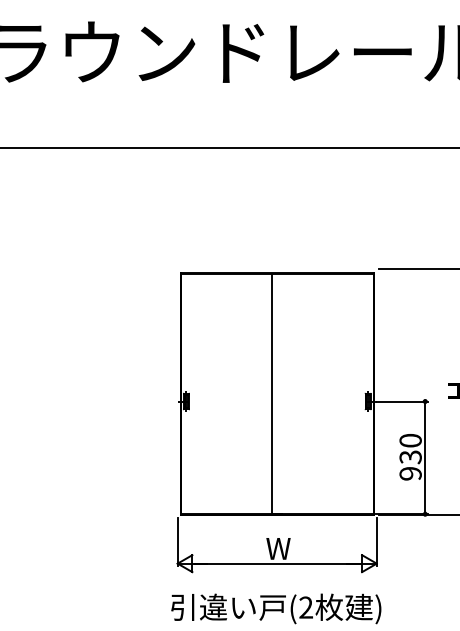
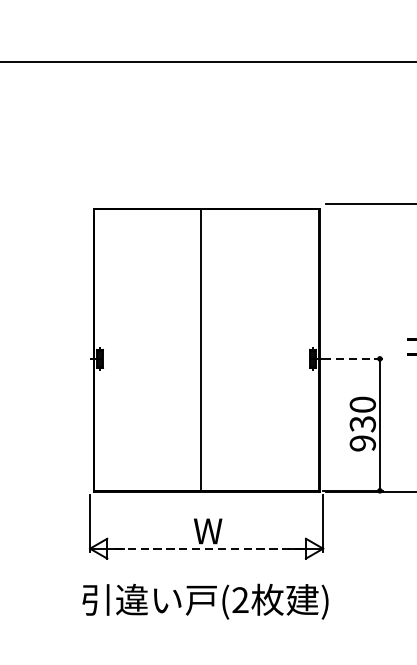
line: (402, 401) -> (353, 358), solid -> dashed
line: (277, 563) -> (206, 548), solid -> dashed

